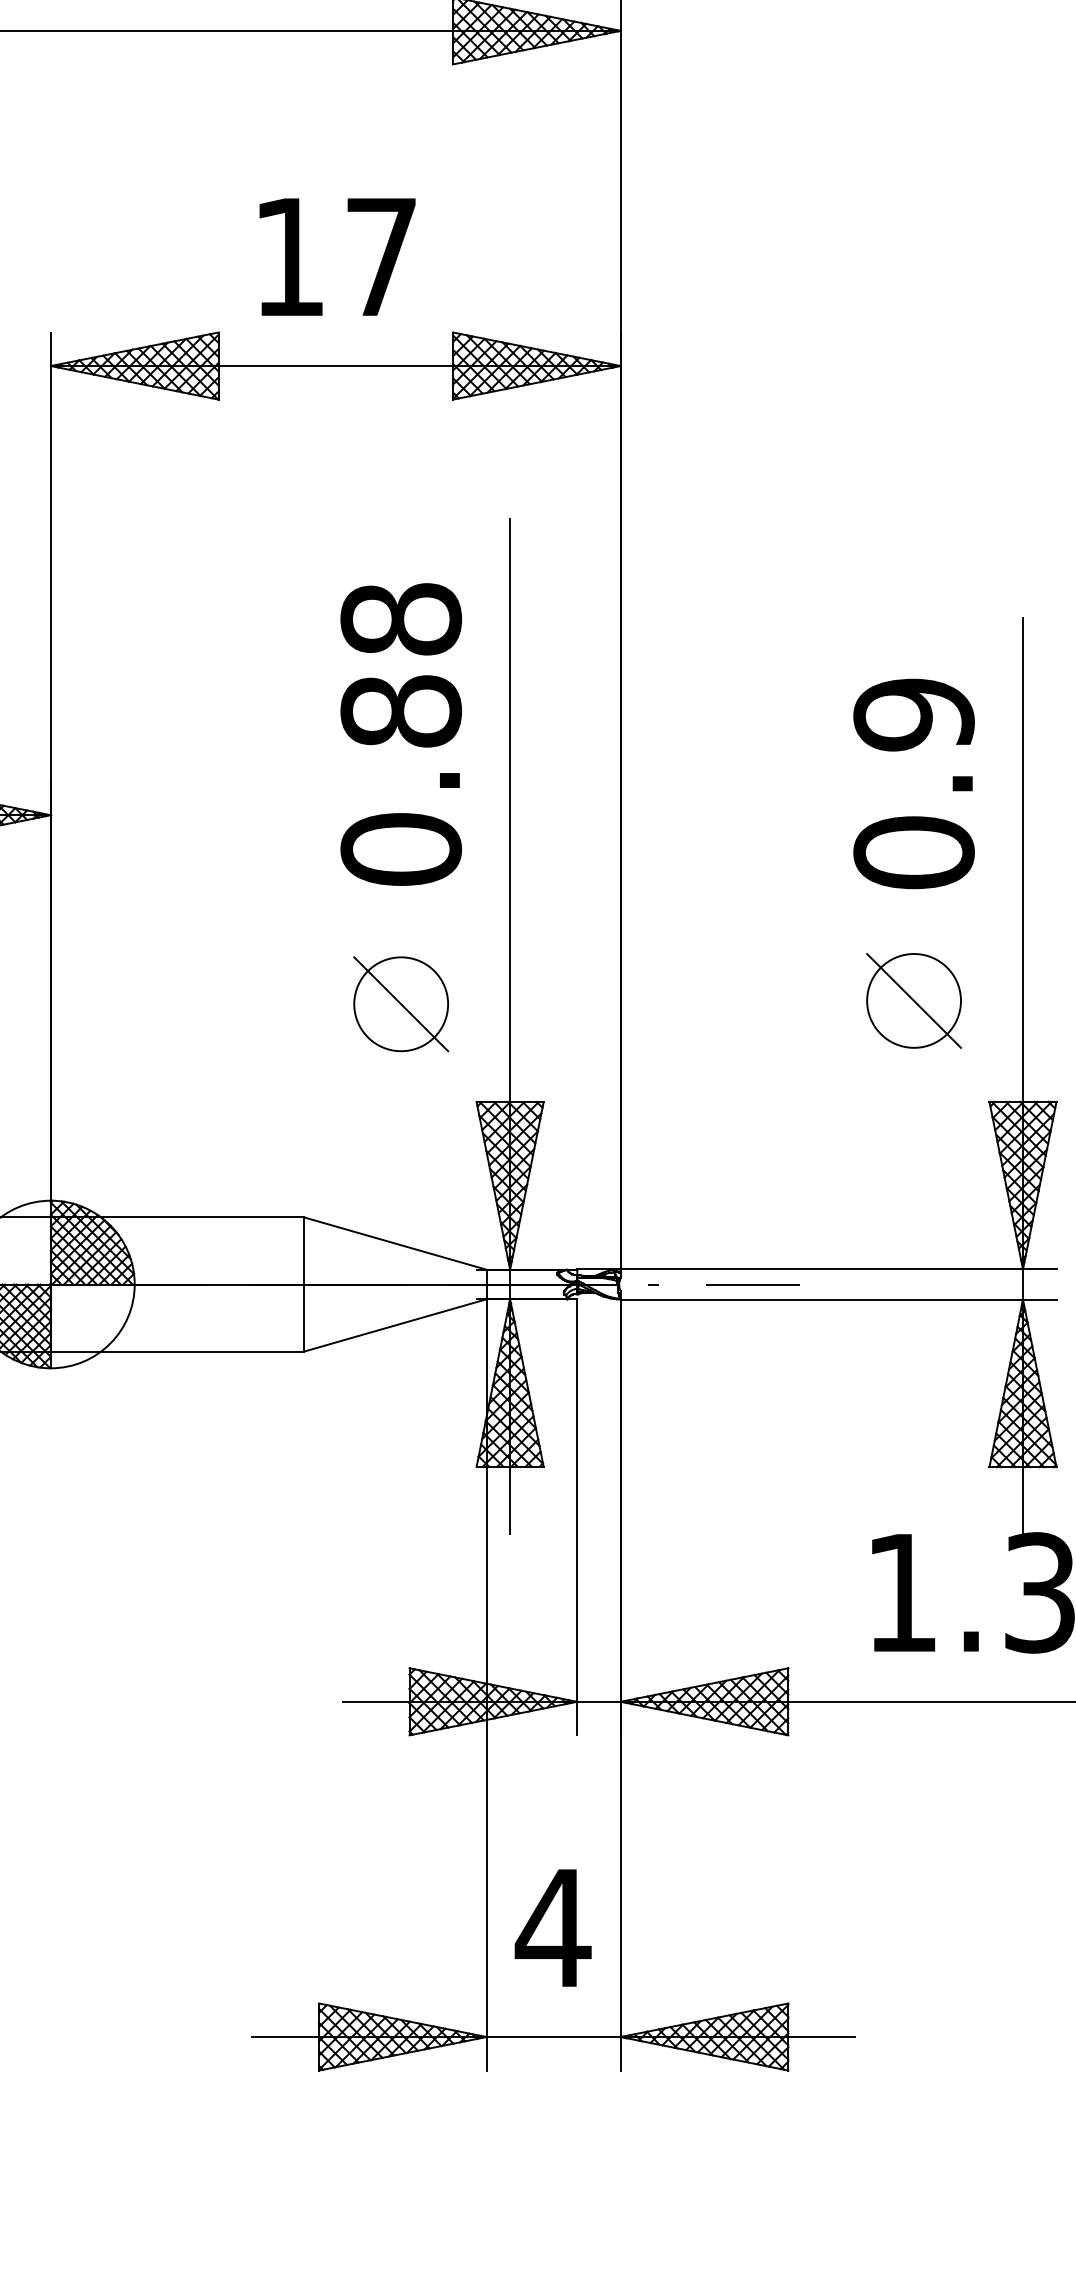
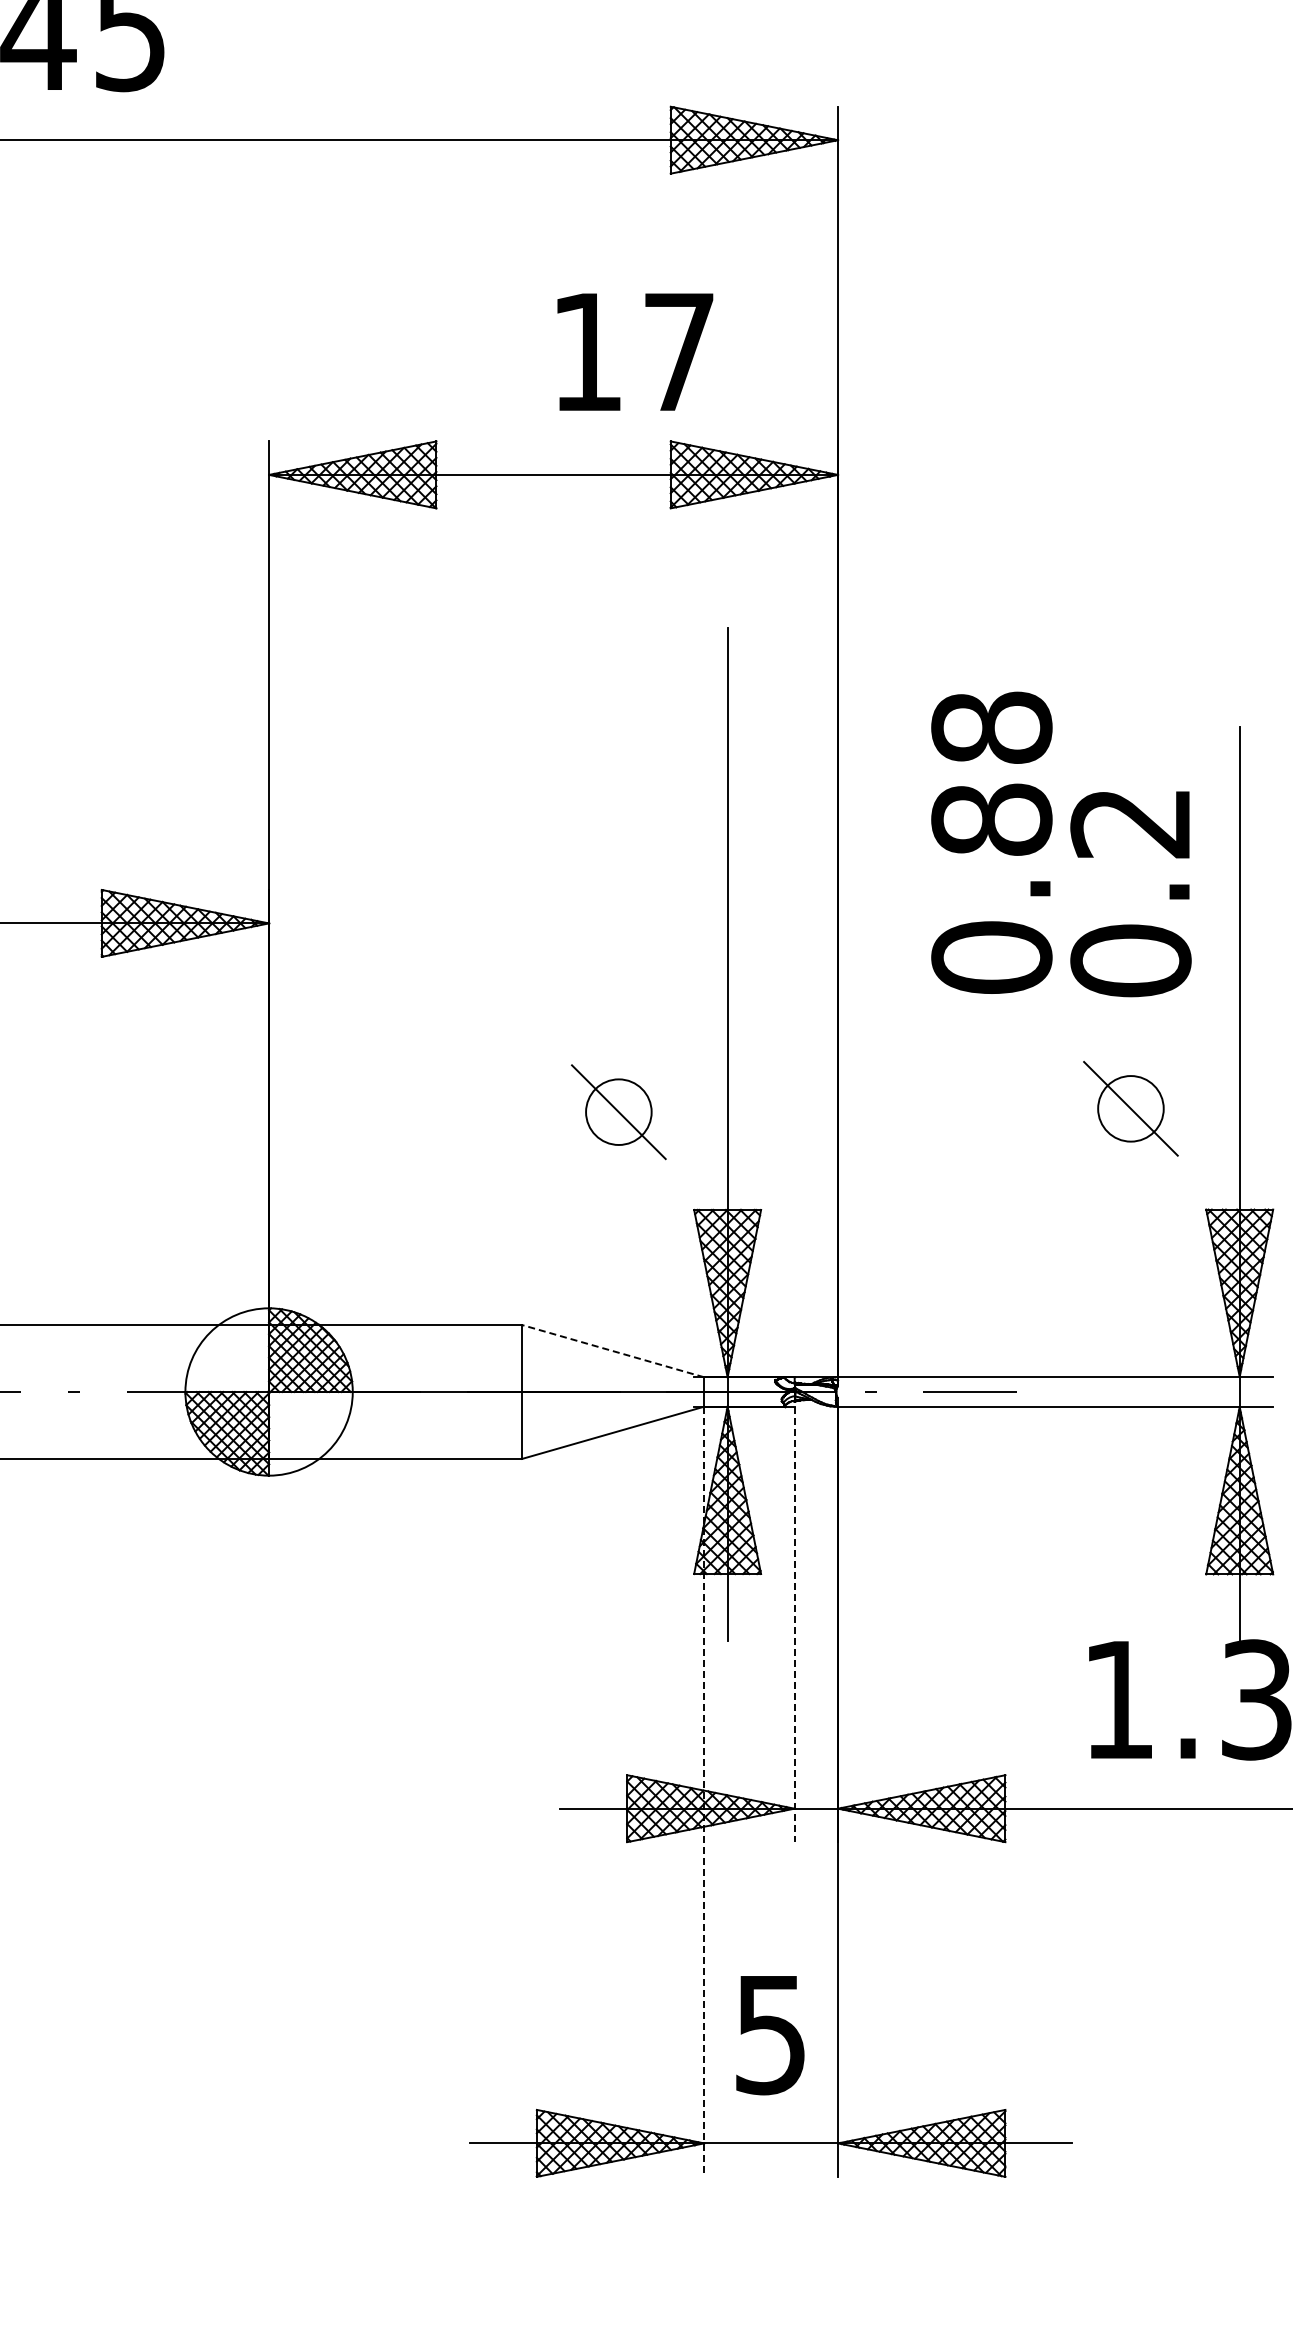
text: (337, 256) -> (635, 351), moved
text: (913, 715) -> (1130, 823), 0.9 -> 0.2
text: (400, 734) -> (991, 842), moved
circle: (913, 1000) -> (1130, 1108), size x0.7
circle: (400, 1004) -> (618, 1112), size x0.7
line: (395, 1243) -> (613, 1351), solid -> dashed
line: (577, 1517) -> (794, 1624), solid -> dashed
line: (486, 1685) -> (704, 1792), solid -> dashed
text: (553, 1928) -> (770, 2035), 4 -> 5

